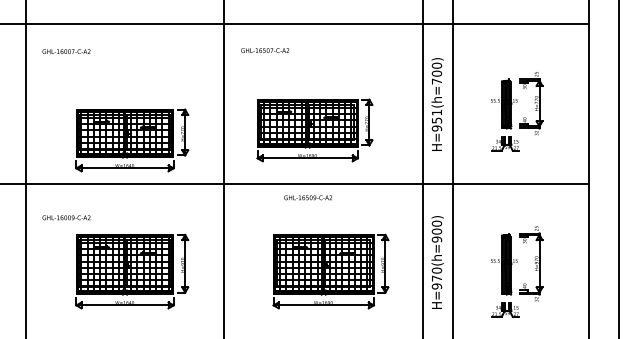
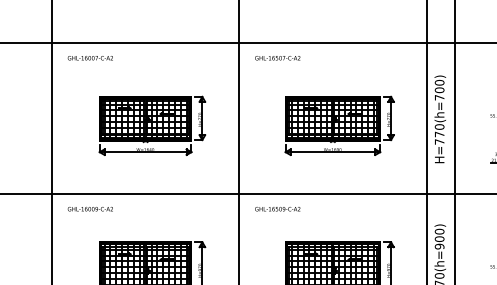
text: (265, 50) -> (278, 58), moved
text: (66, 51) -> (90, 58), moved
text: (436, 120) -> (439, 134), H=951(h=700) -> H=770(h=700)
part: (314, 130) -> (339, 125), moved
part: (132, 140) -> (152, 125), moved
text: (308, 197) -> (278, 208), moved
text: (66, 217) -> (90, 208), moved

